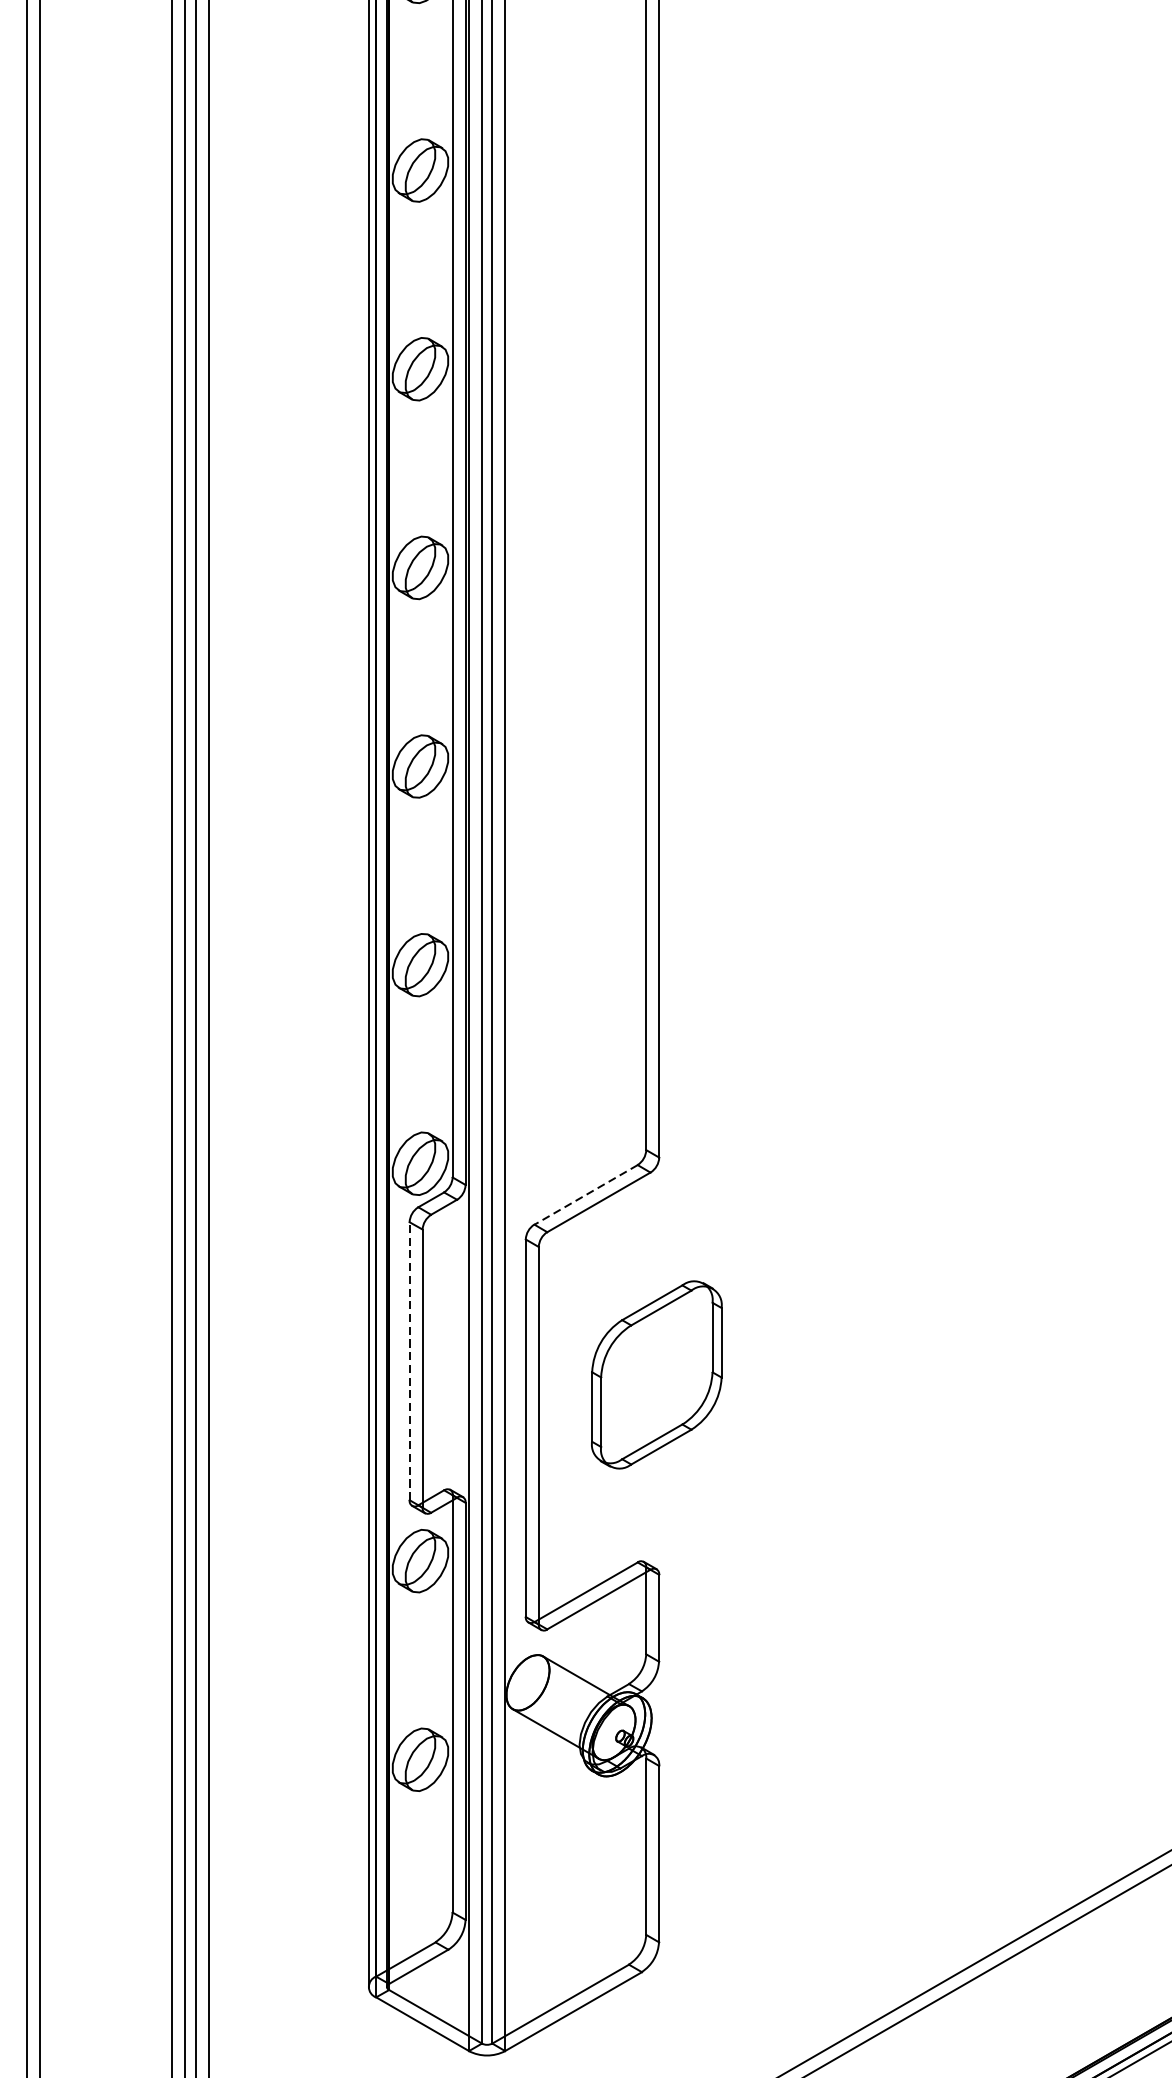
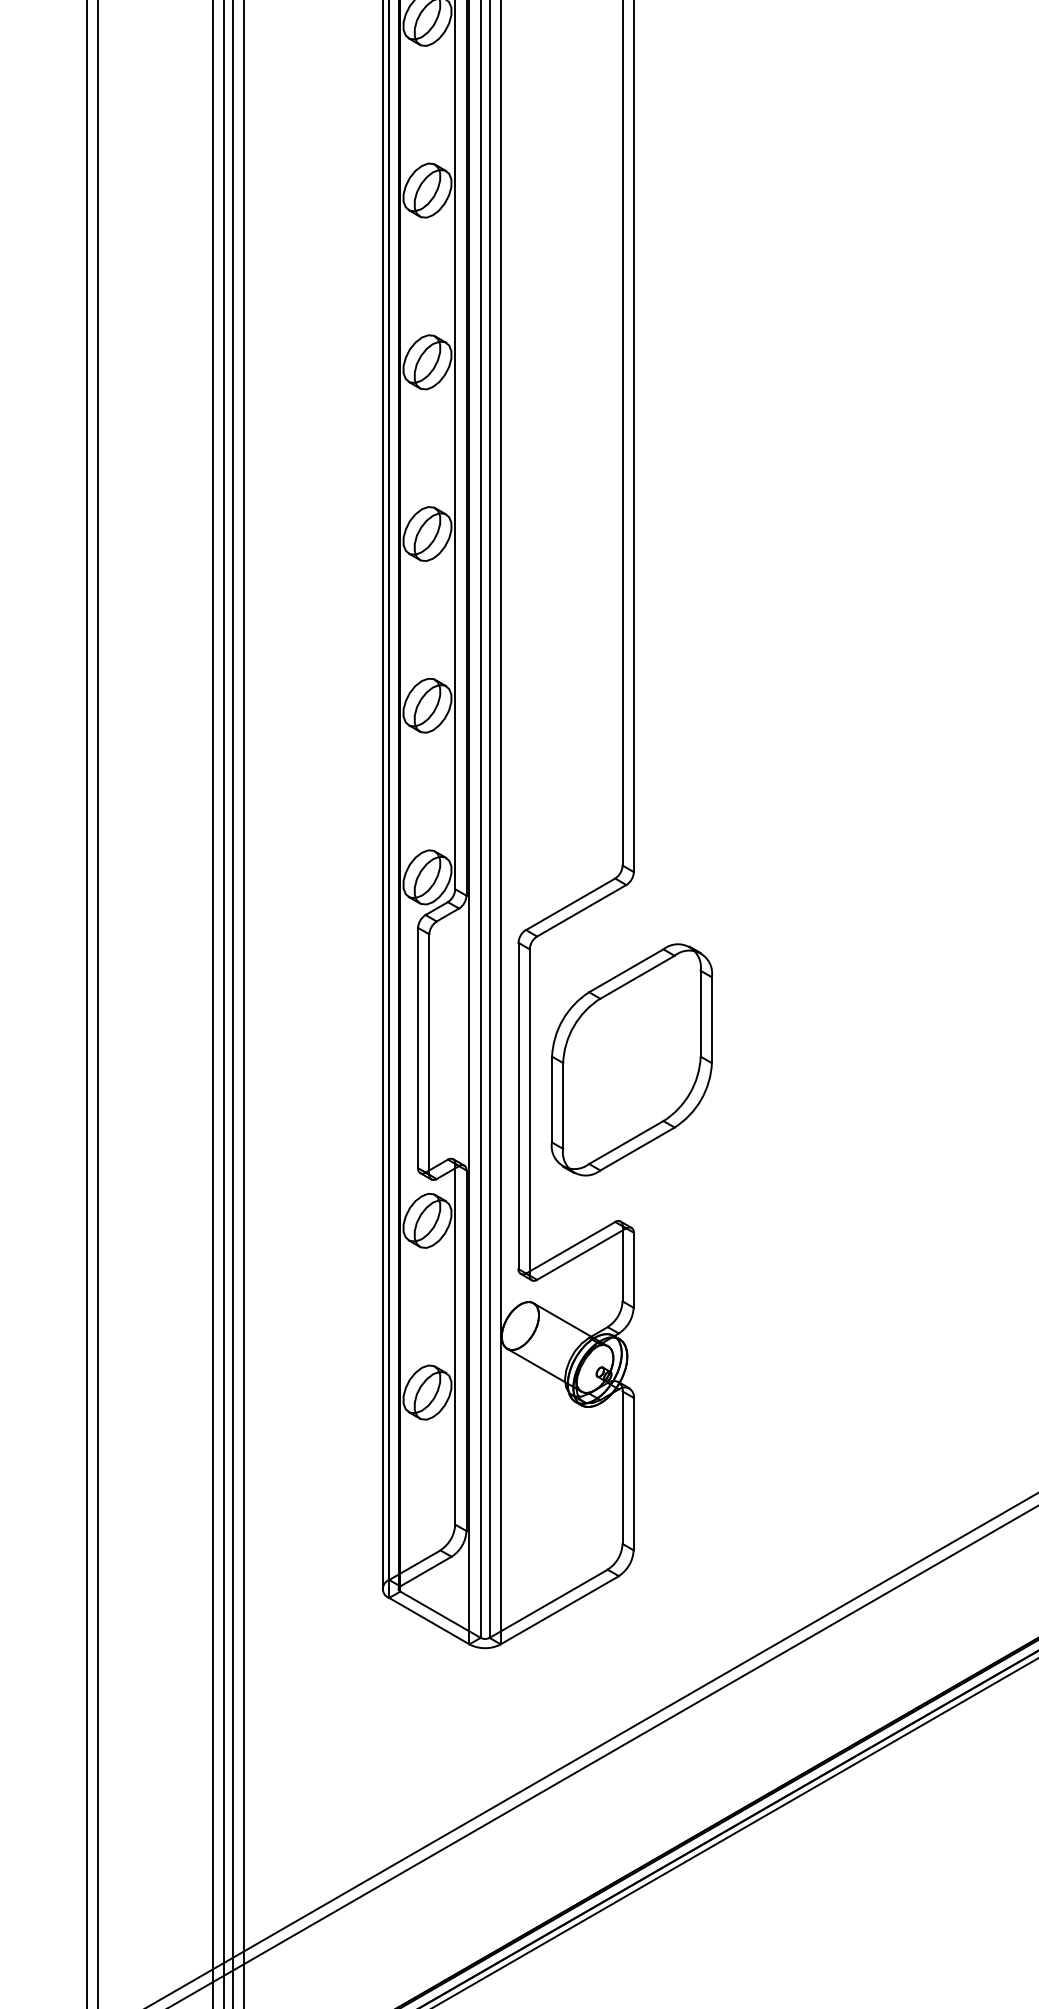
line: (585, 1195) -> (570, 904), dashed -> solid
line: (410, 1360) -> (418, 1047), dashed -> solid
part: (656, 1374) -> (631, 1059), size x1.43

